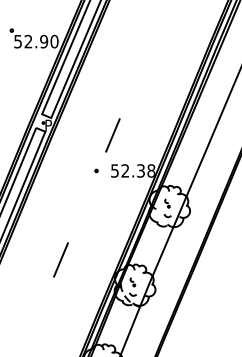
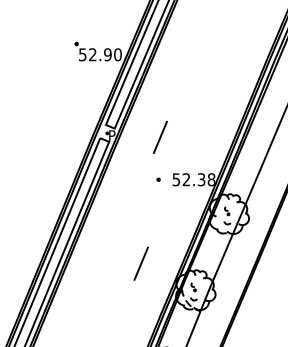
line: (111, 134) -> (159, 136), moved
line: (60, 259) -> (140, 263), moved

